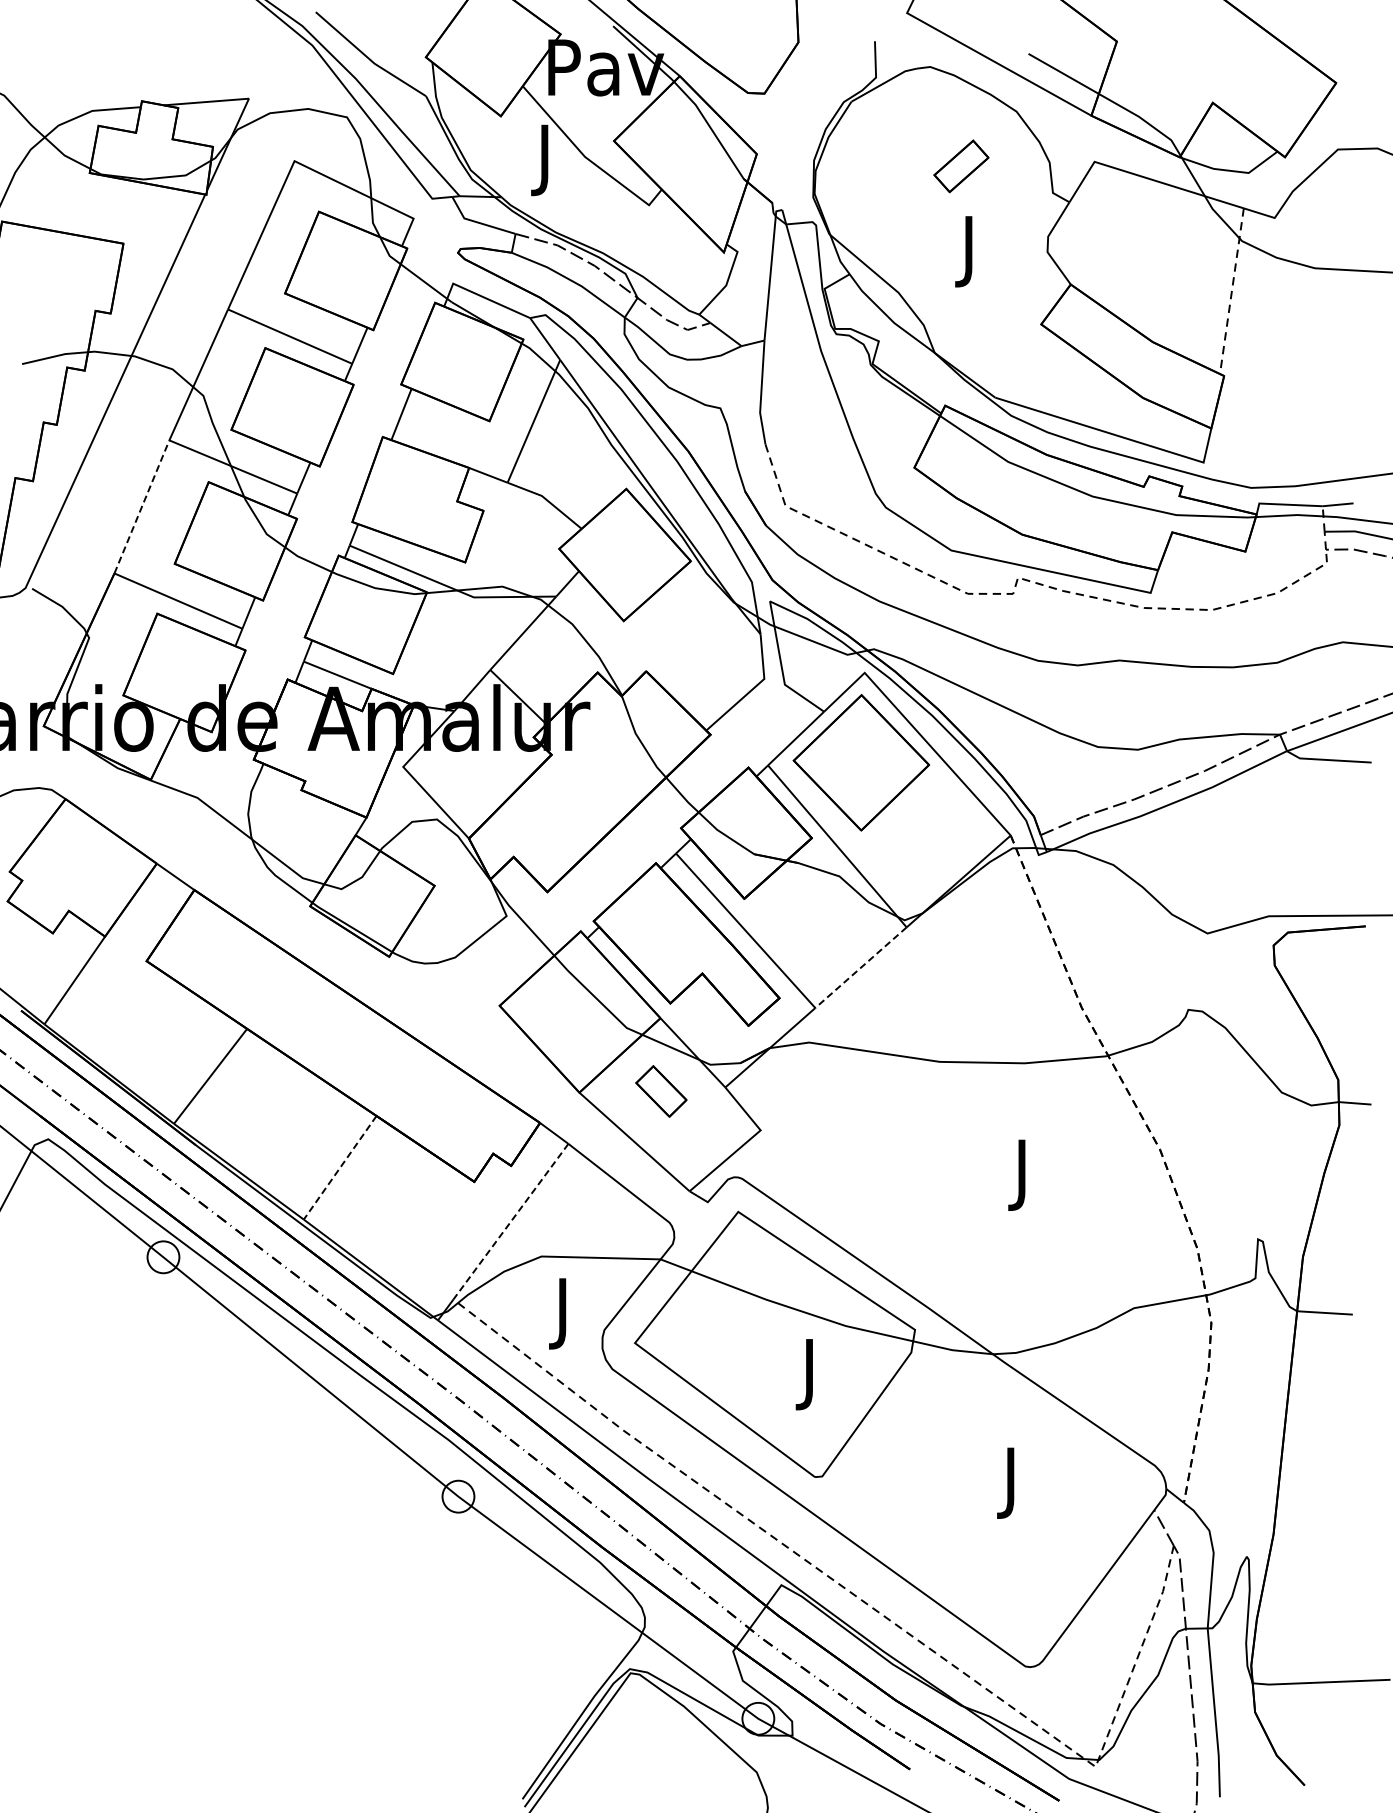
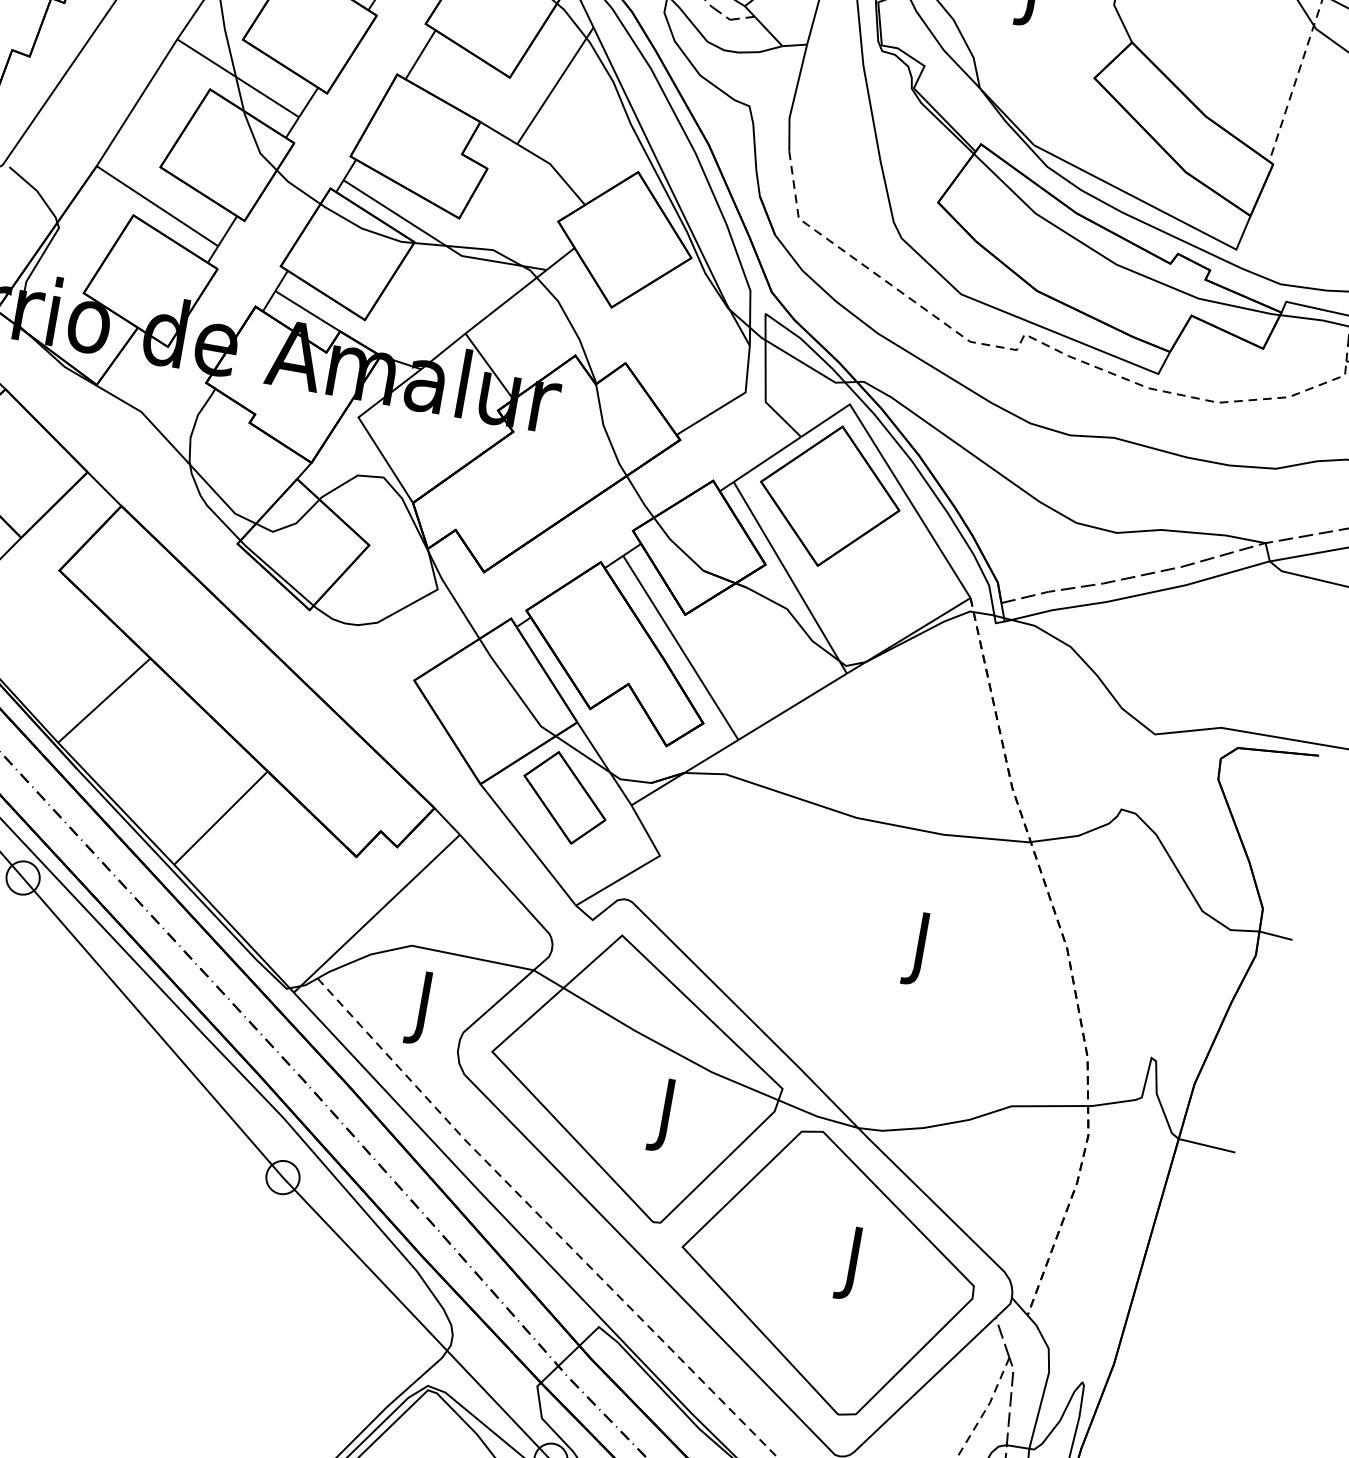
line: (141, 506) -> (136, 102), dashed -> solid
line: (861, 967) -> (793, 706), dashed -> solid
part: (661, 1091) -> (565, 797), size x1.67
line: (339, 1168) -> (220, 818), dashed -> solid
line: (510, 1221) -> (386, 904), dashed -> solid
part: (988, 1495) -> (828, 1272), added

